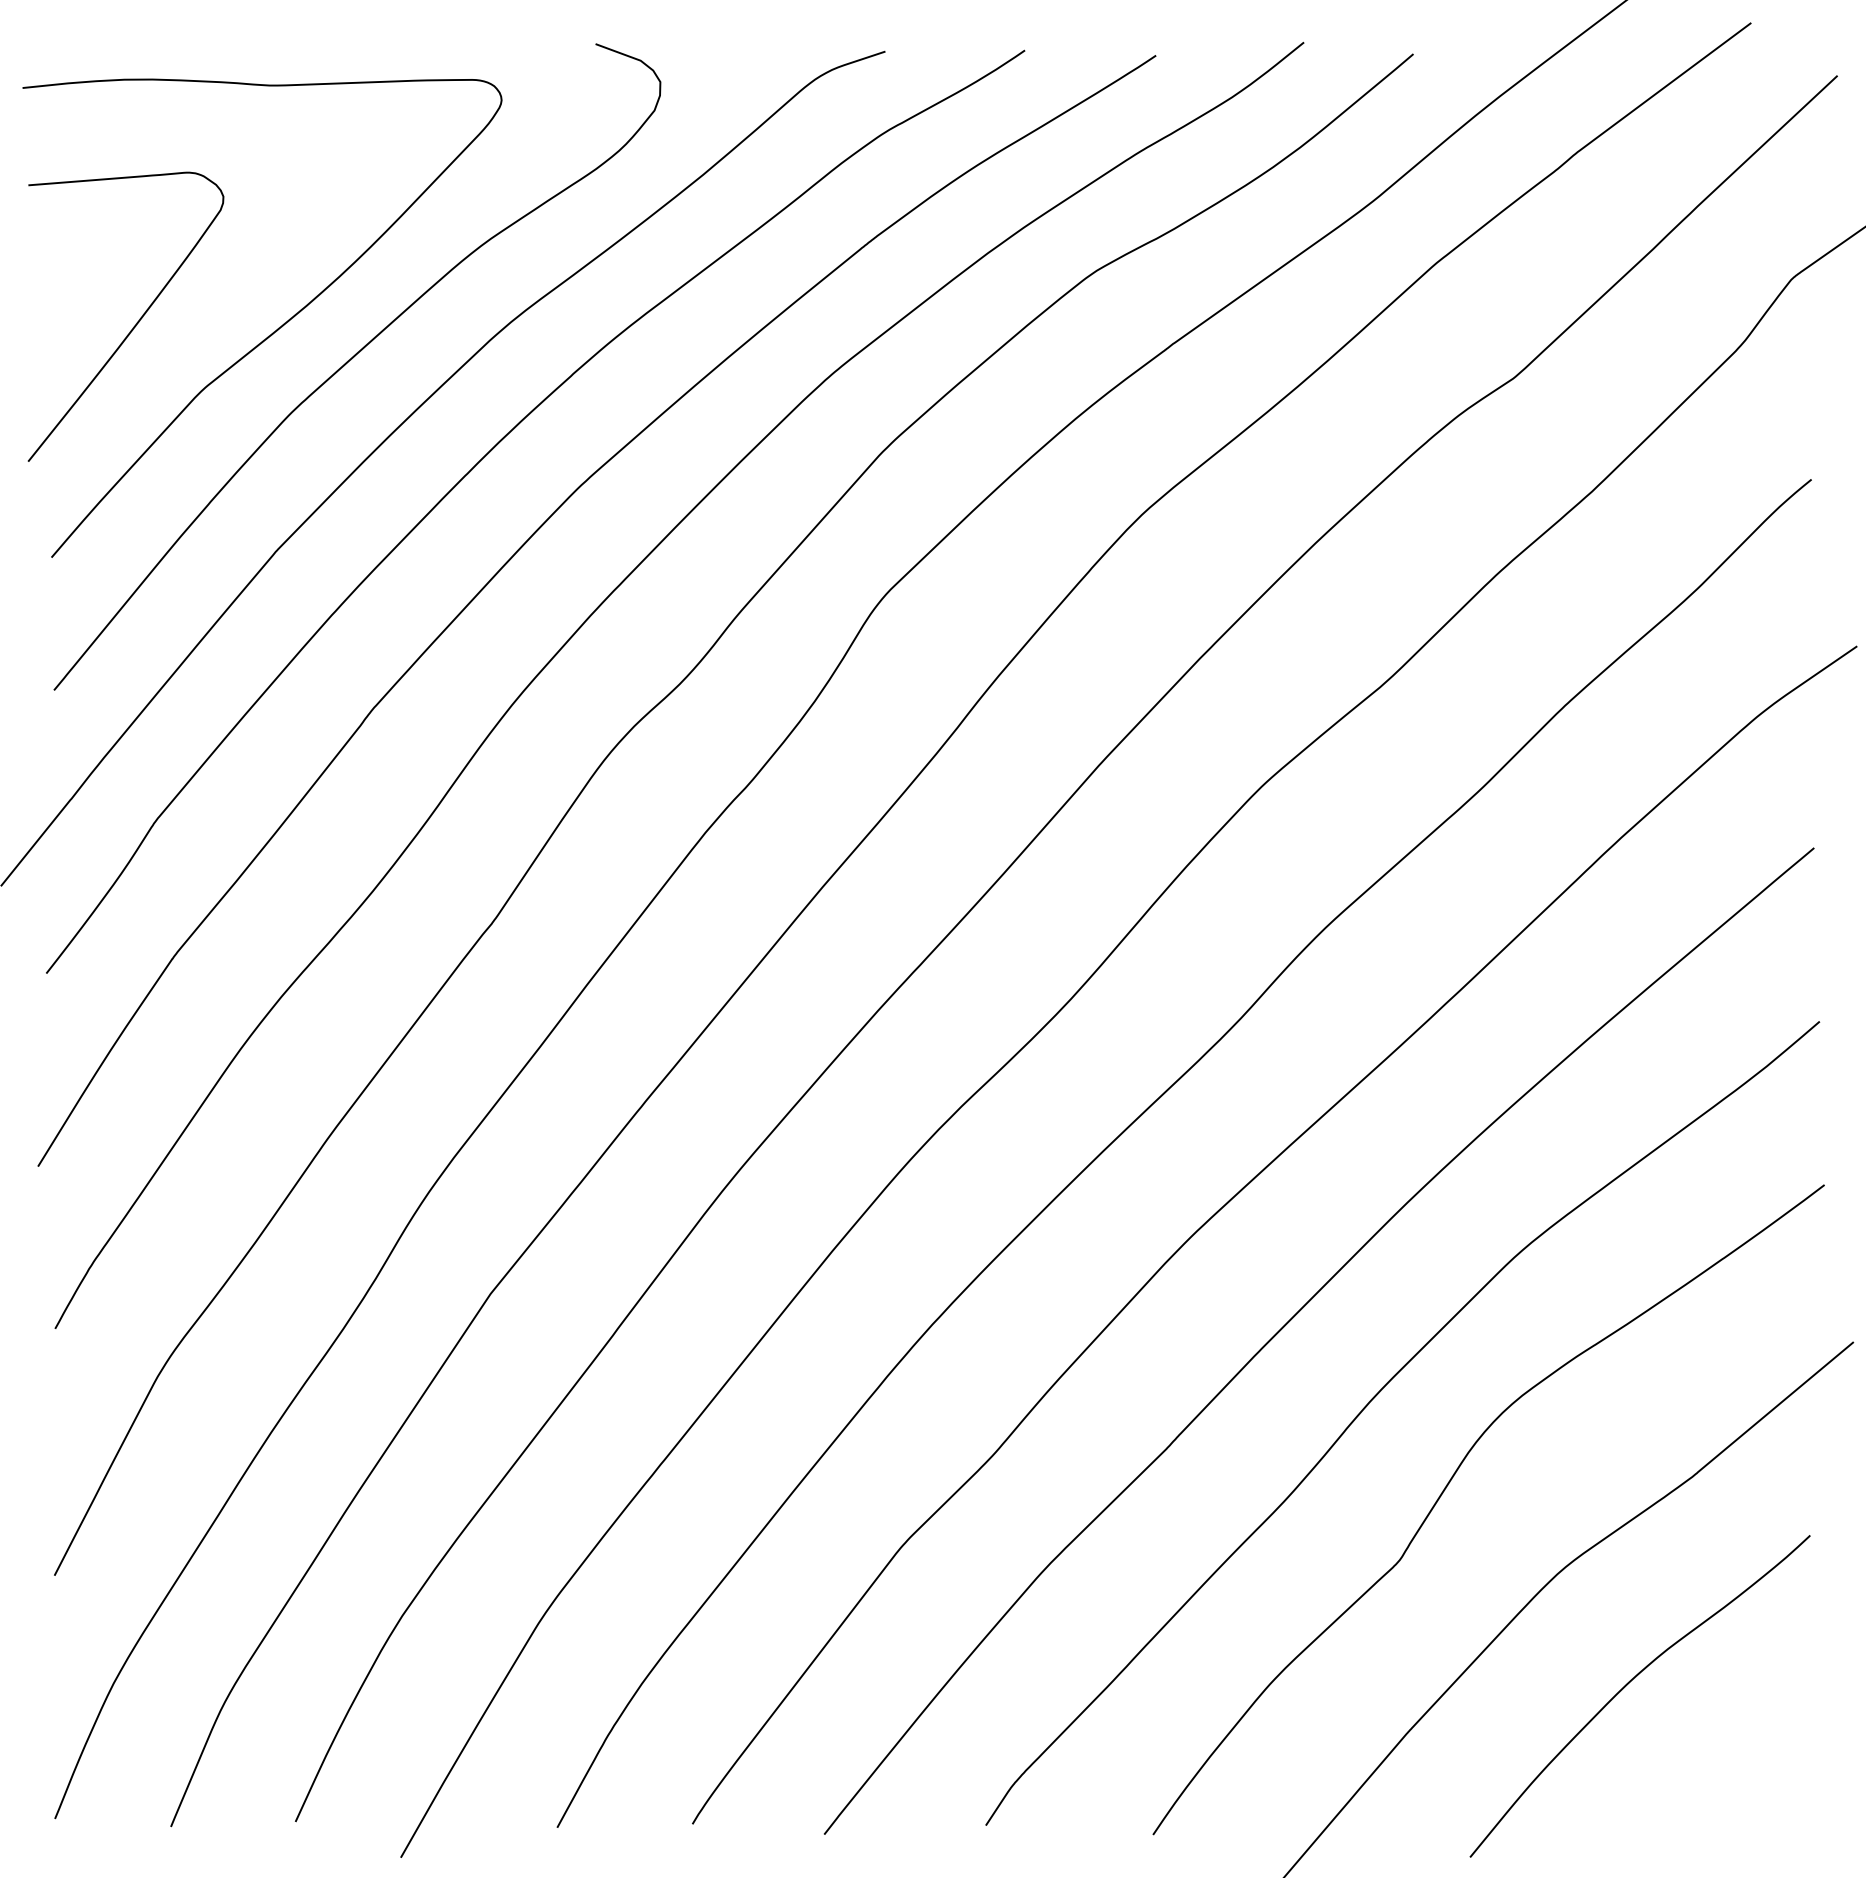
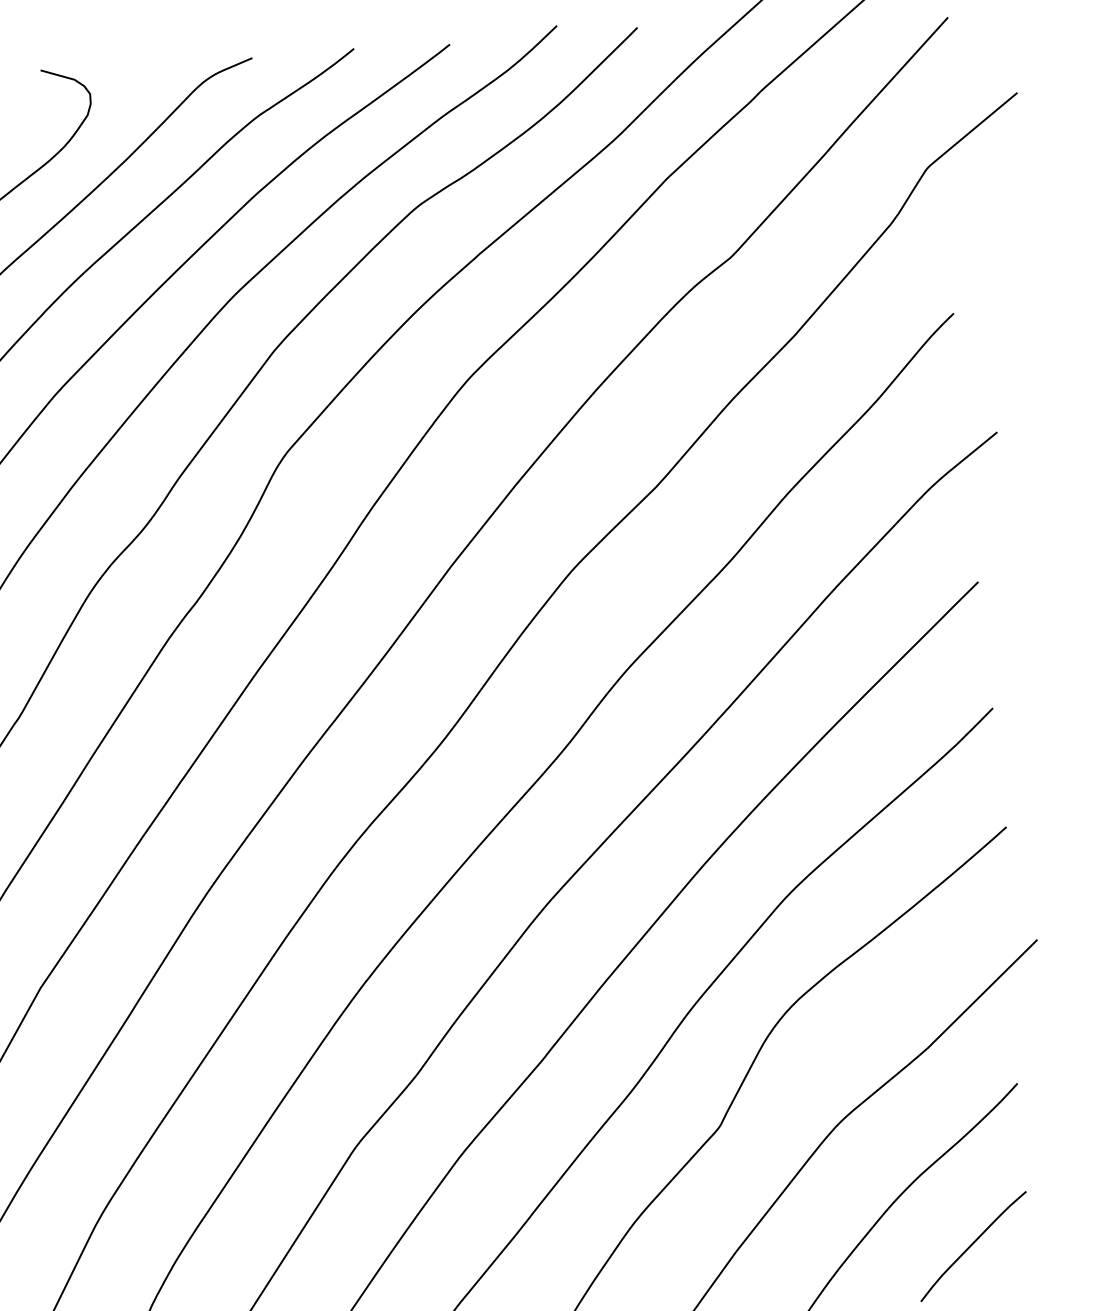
curve: (1730, 1750) -> (972, 1245), added

